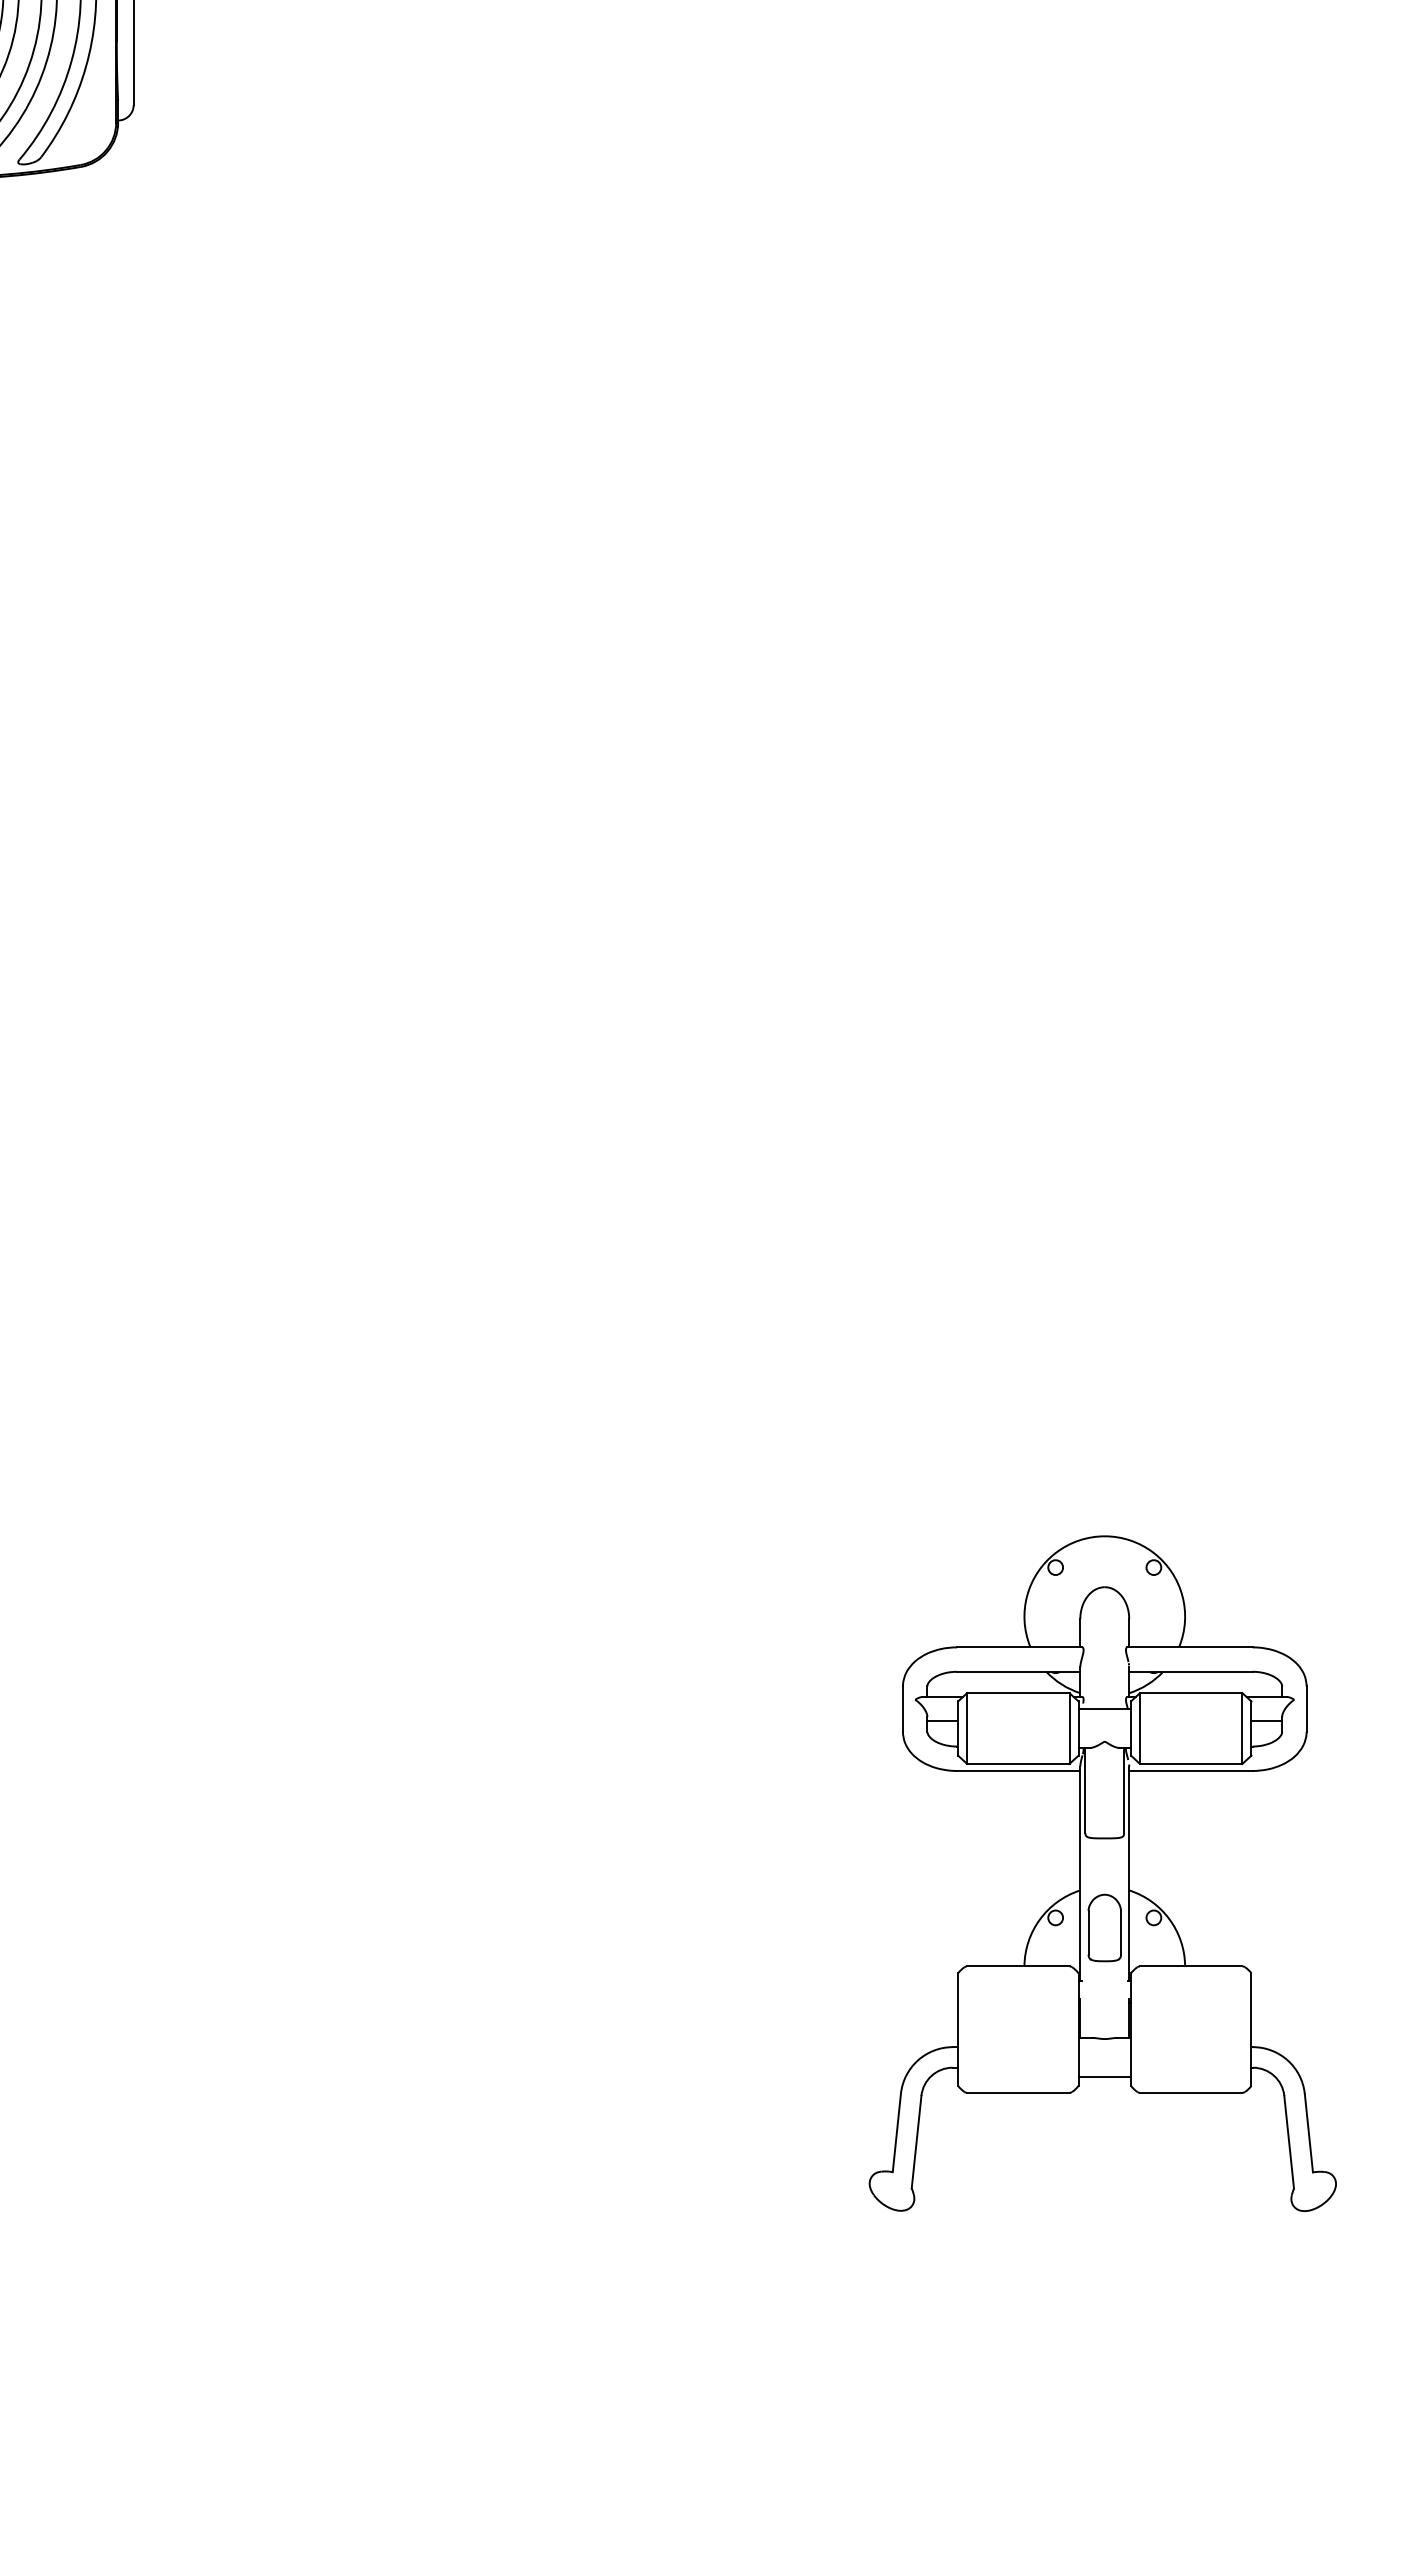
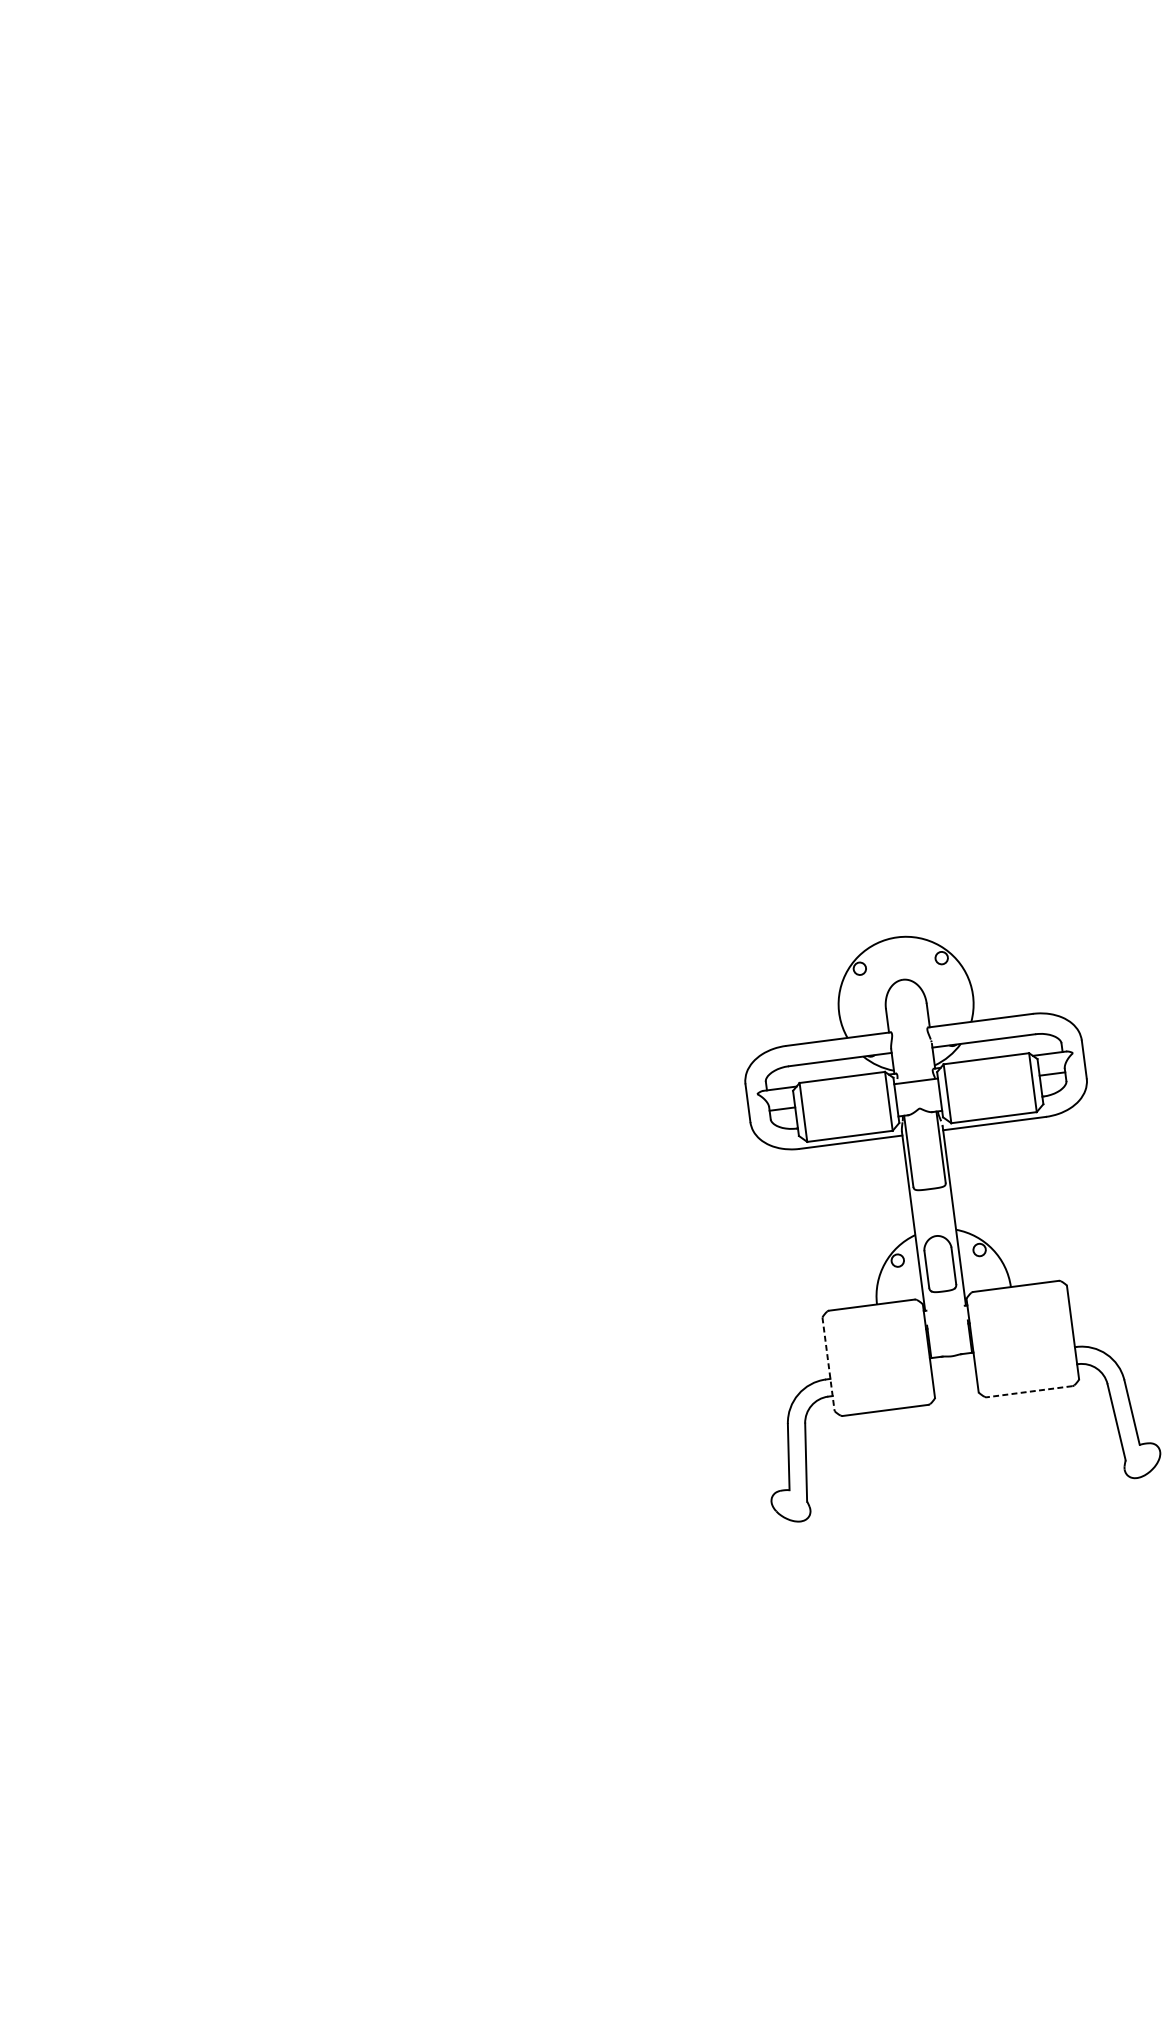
line: (958, 2030) -> (829, 1364), solid -> dashed
line: (1104, 2076) -> (955, 1387), removed
line: (1190, 2092) -> (1029, 1391), solid -> dashed

